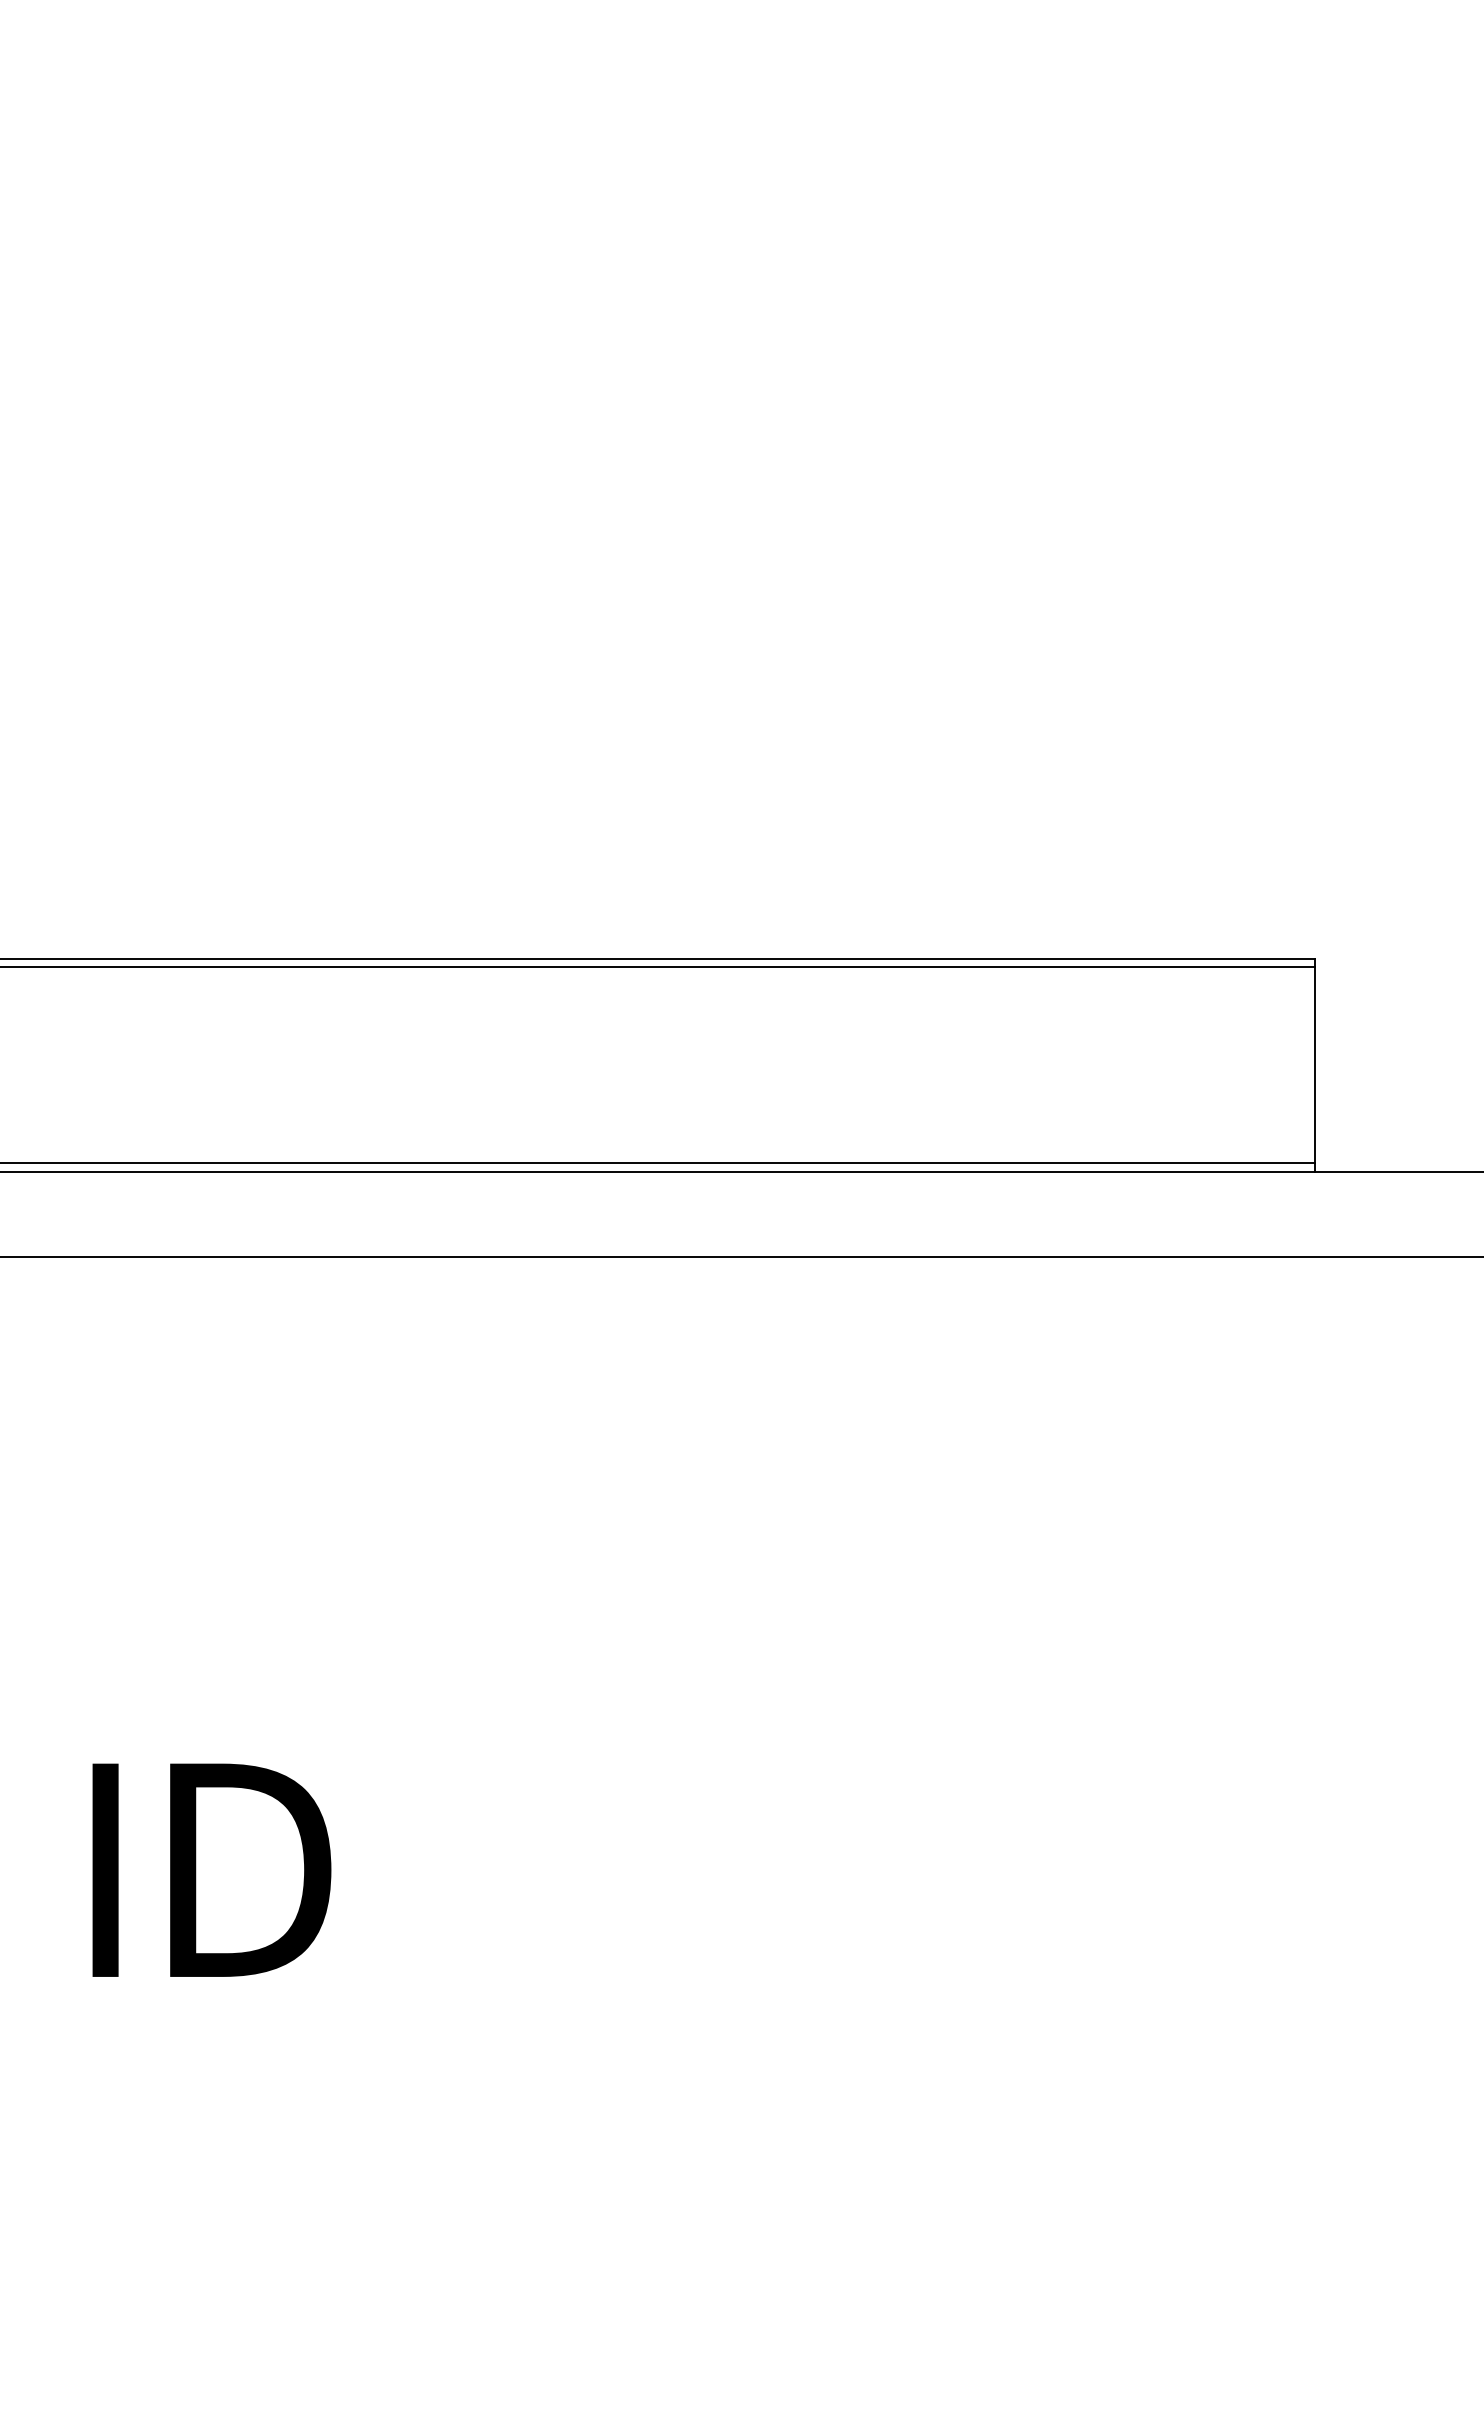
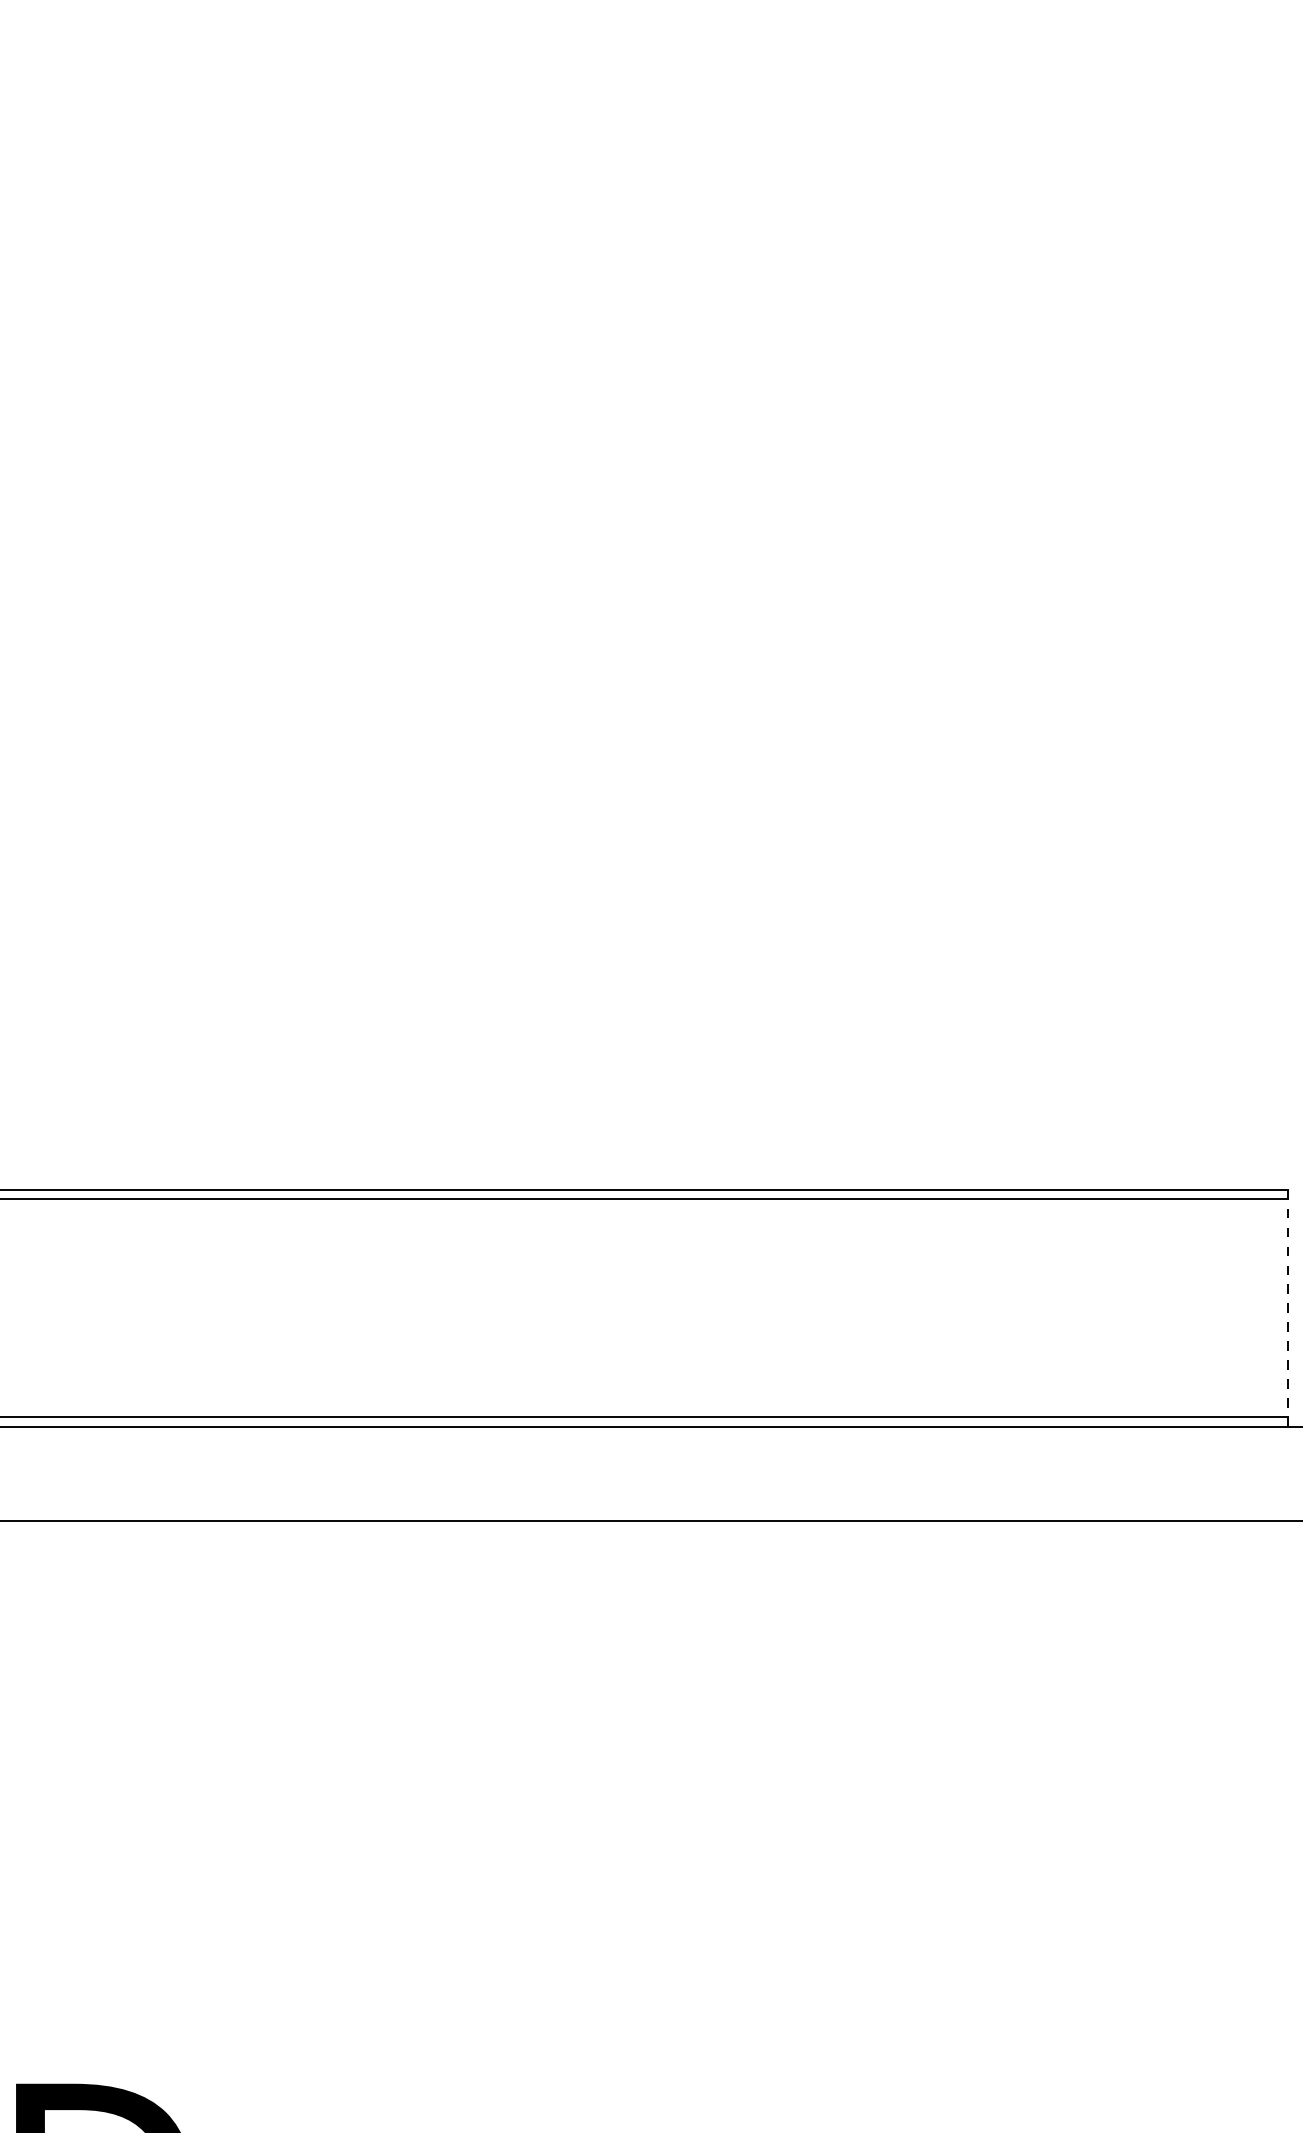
line: (1315, 1065) -> (1287, 1308), solid -> dashed

